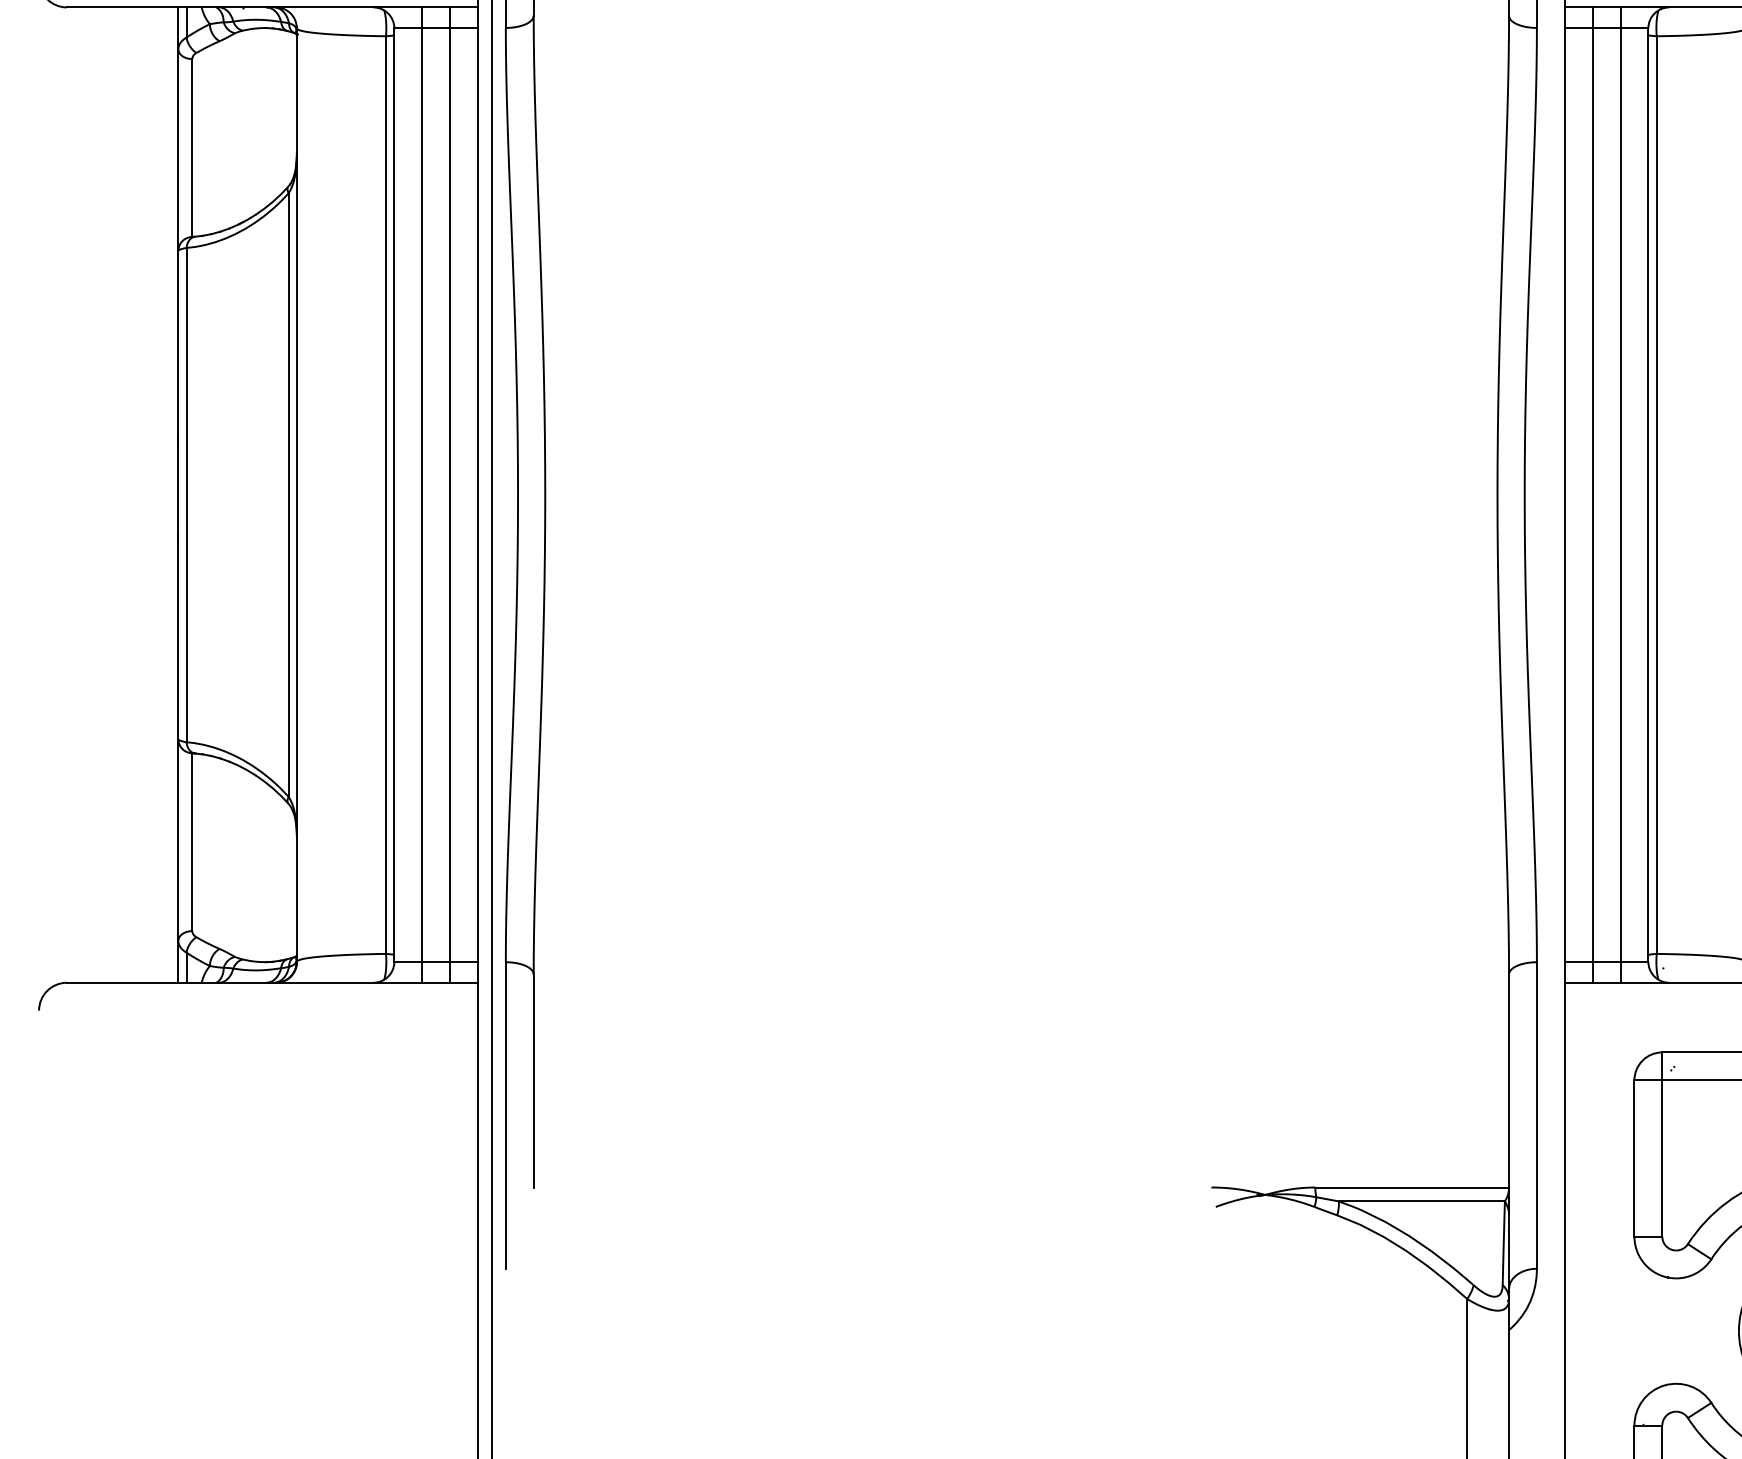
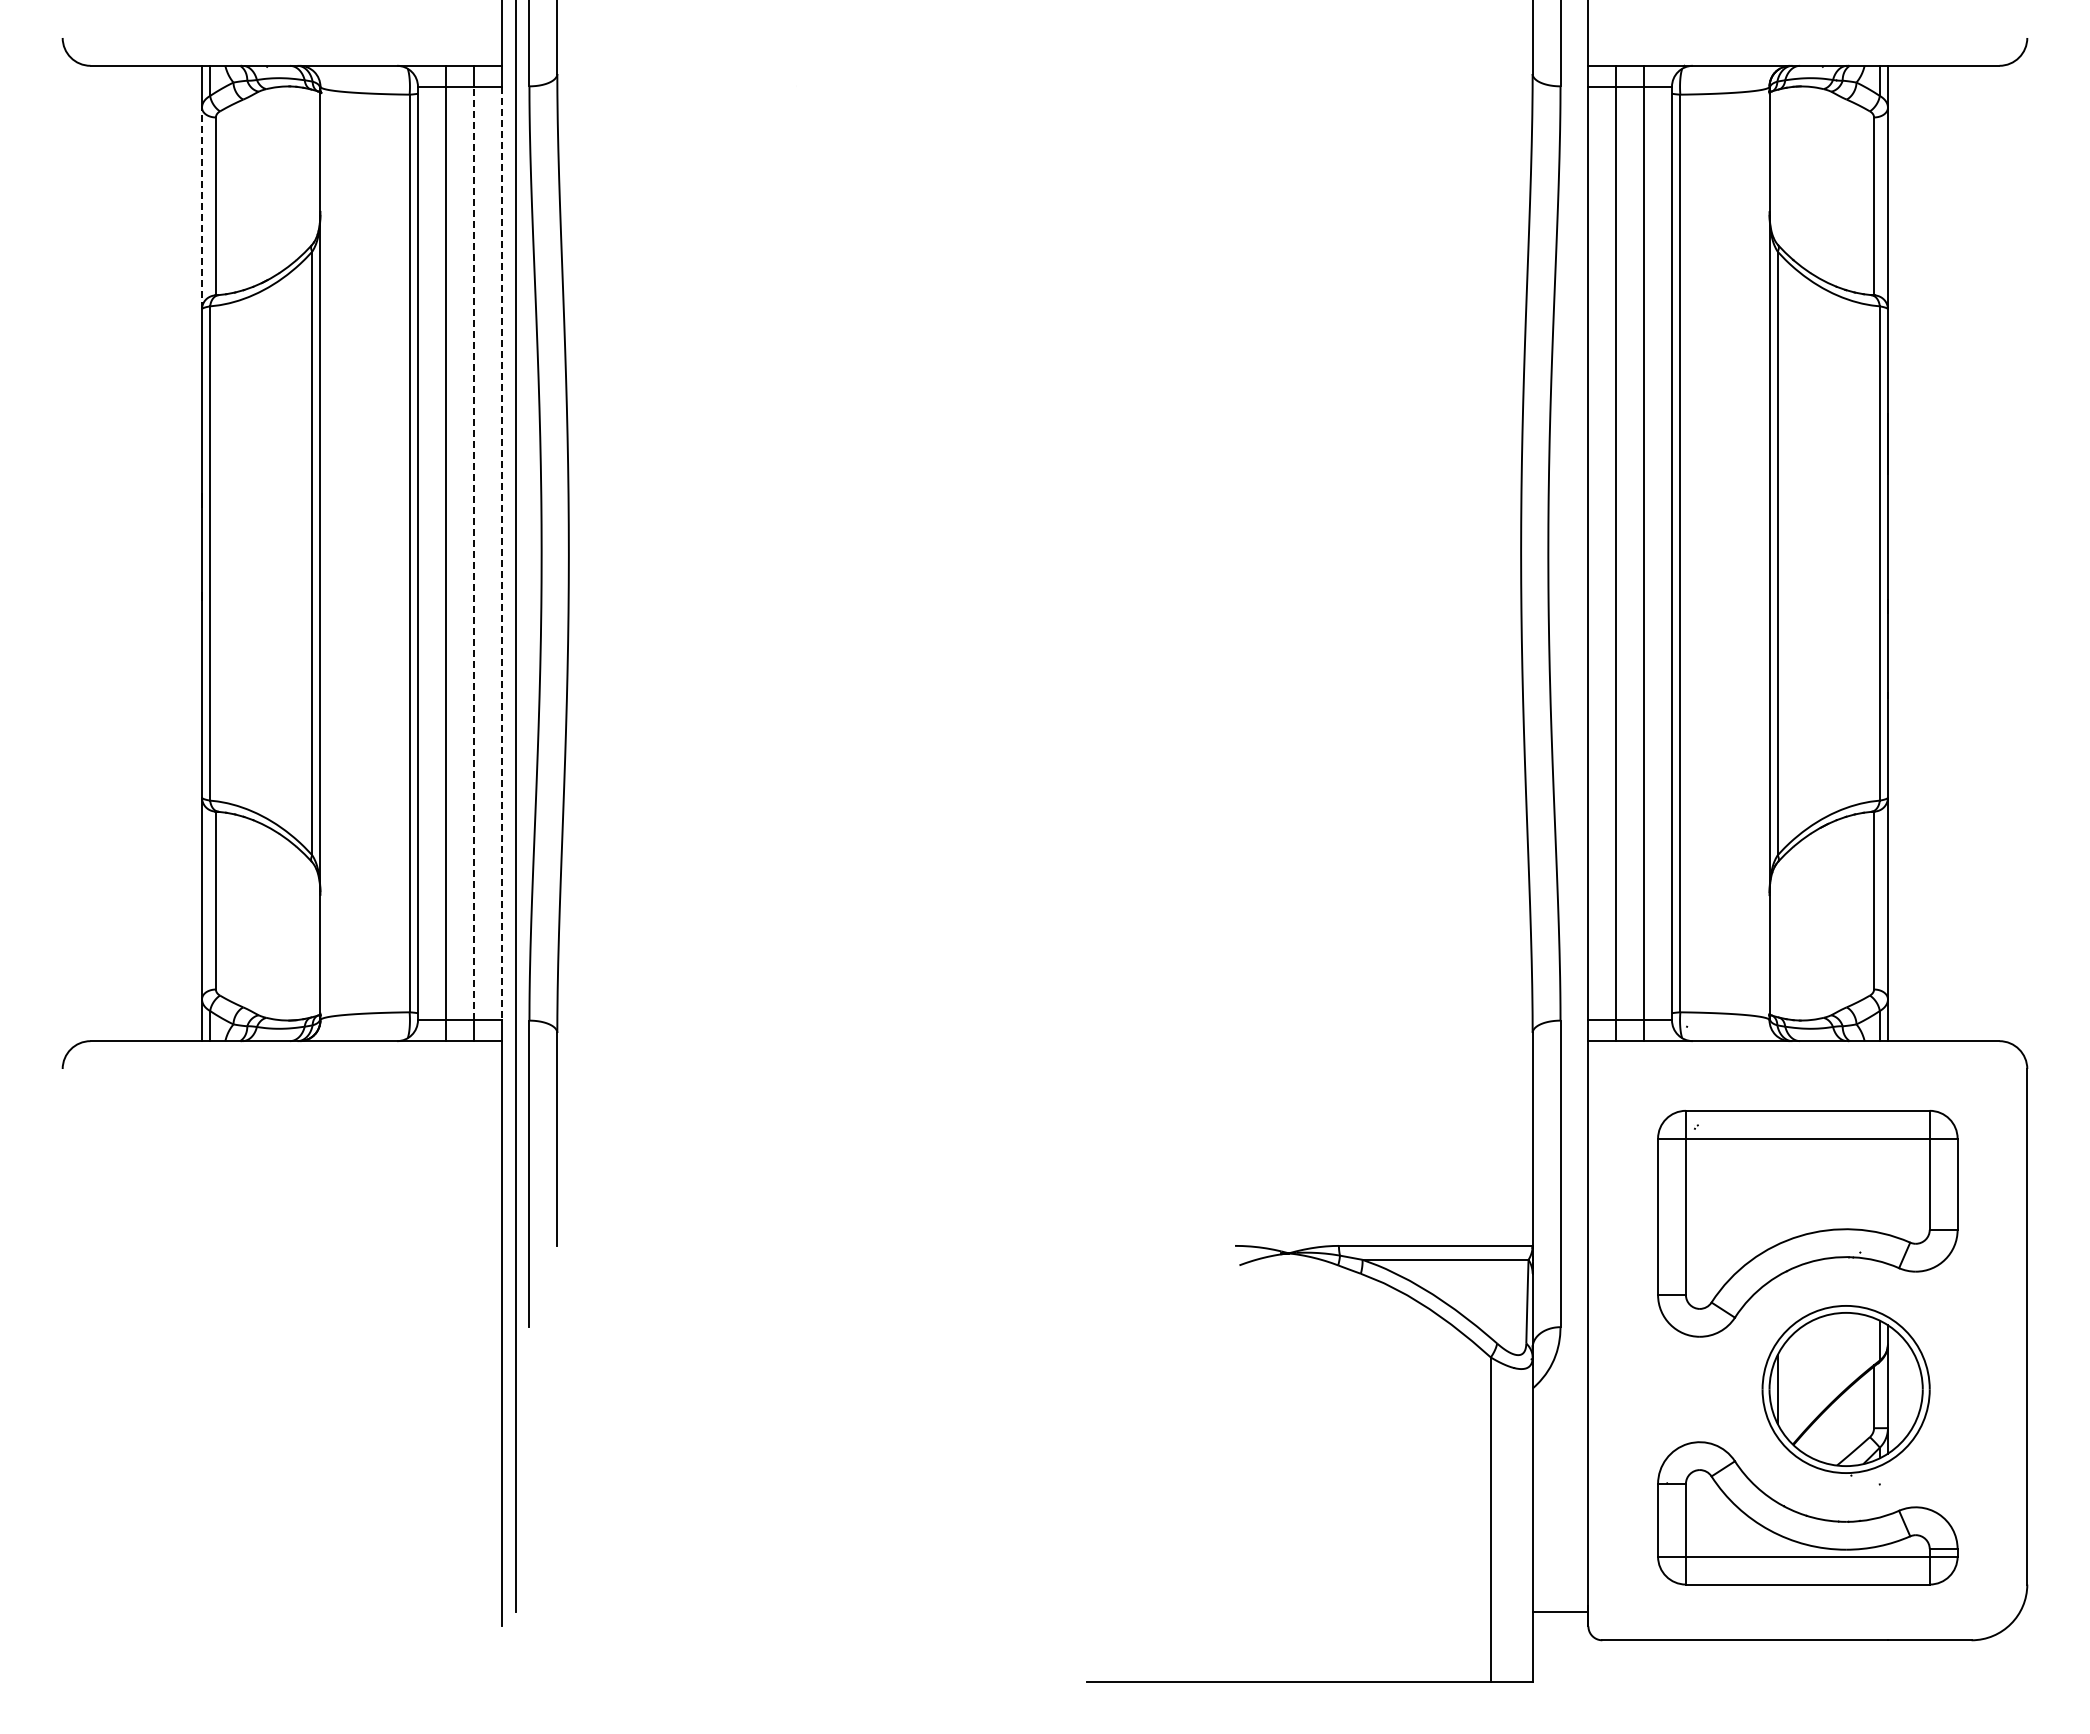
line: (178, 150) -> (202, 208), solid -> dashed
line: (449, 495) -> (473, 553), solid -> dashed
line: (477, 495) -> (501, 553), solid -> dashed

